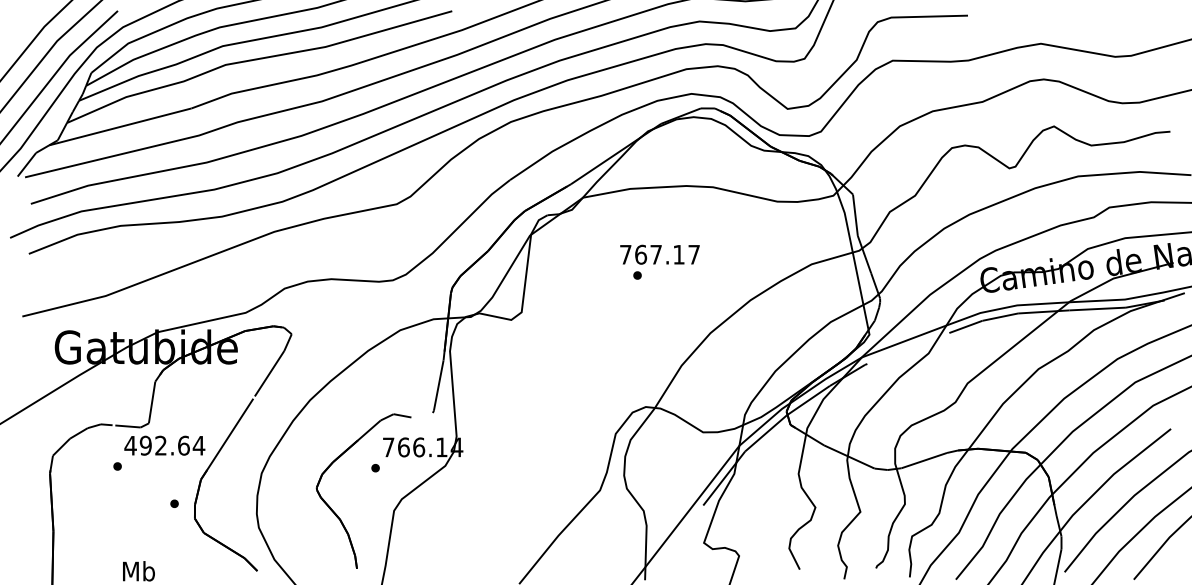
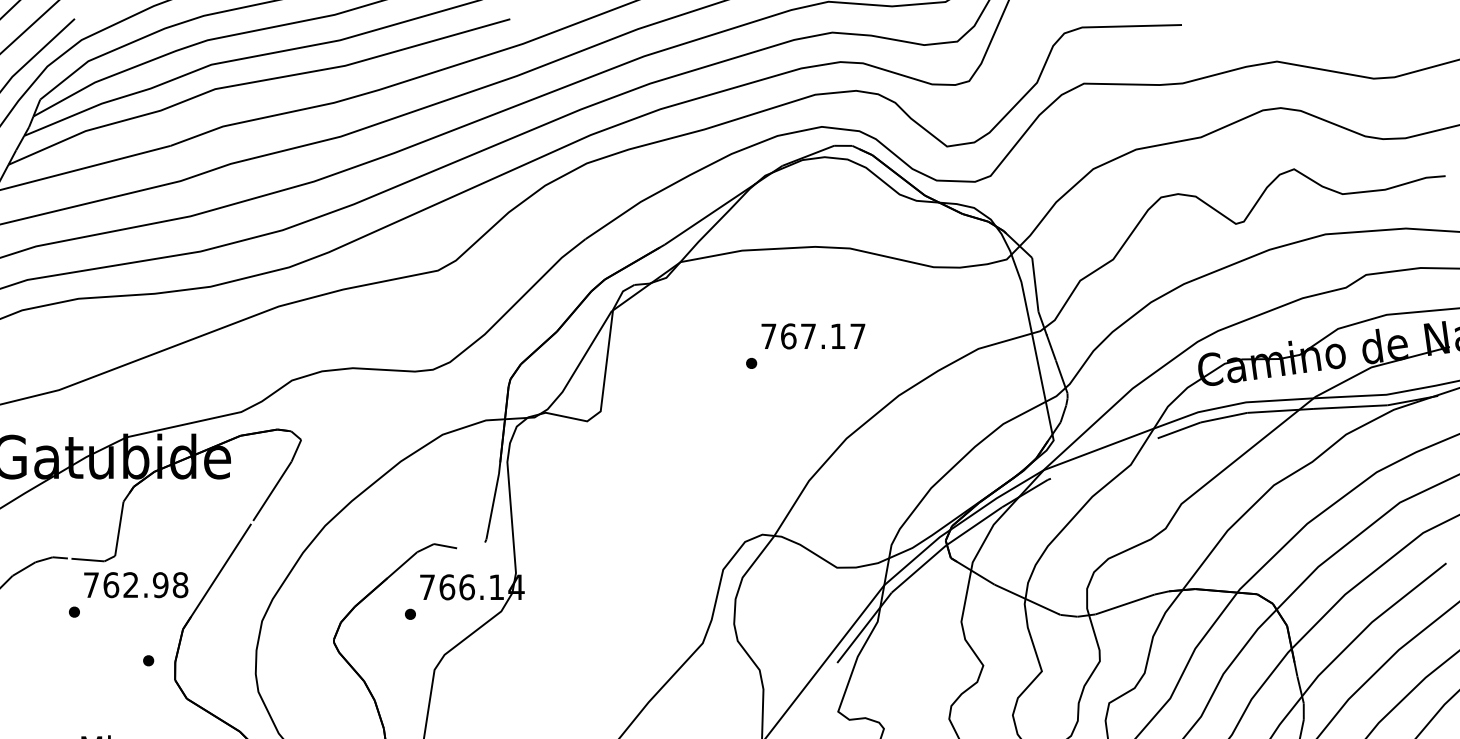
text: (659, 254) -> (812, 336), moved
text: (164, 445) -> (135, 584), 492.64 -> 762.98

